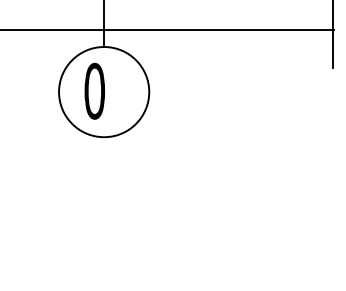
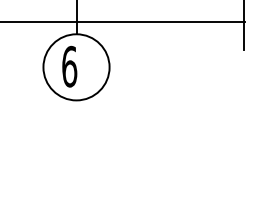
text: (94, 90) -> (69, 66), 0 -> 6

